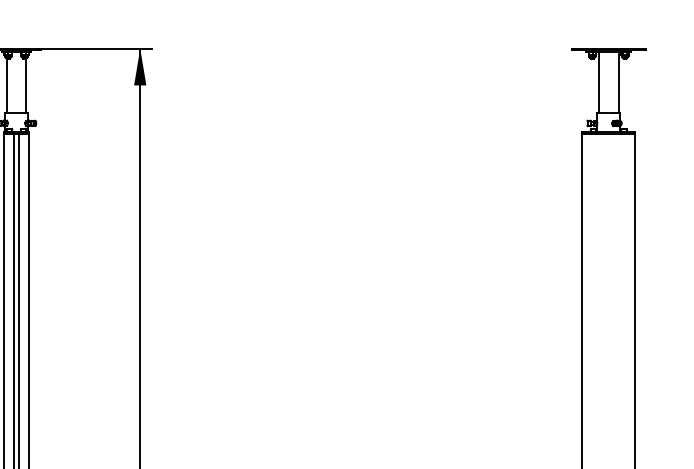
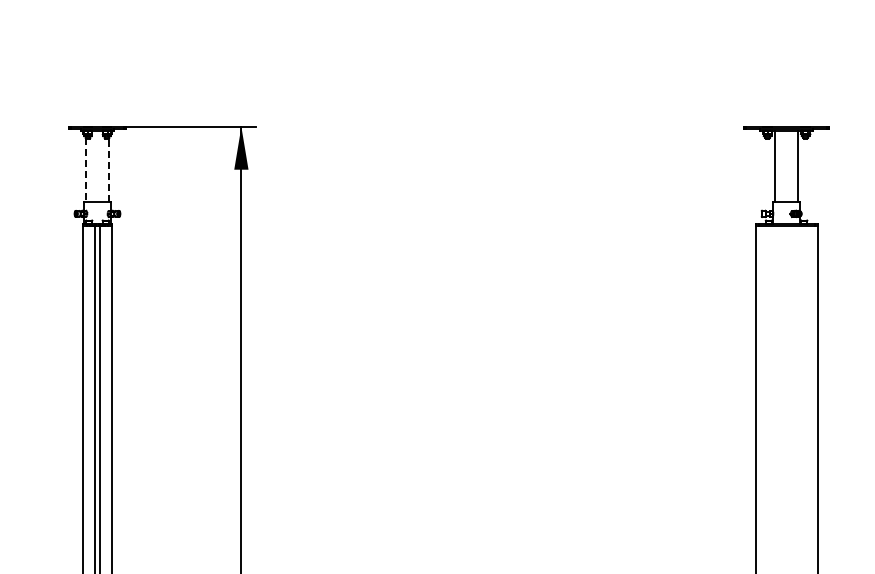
line: (7, 86) -> (86, 170), solid -> dashed
line: (26, 86) -> (108, 170), solid -> dashed

